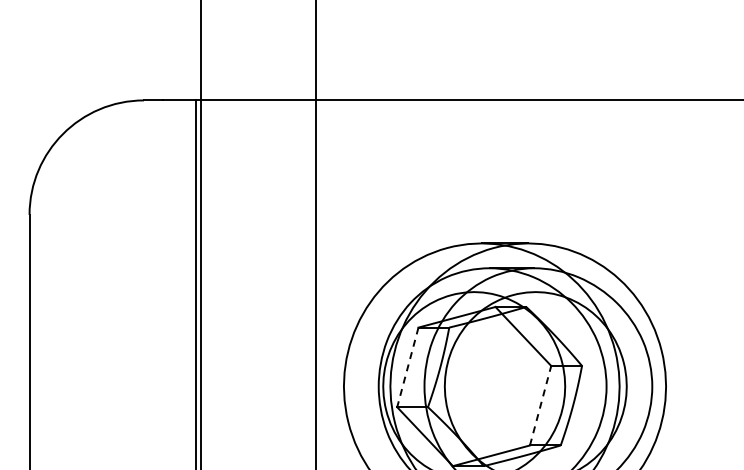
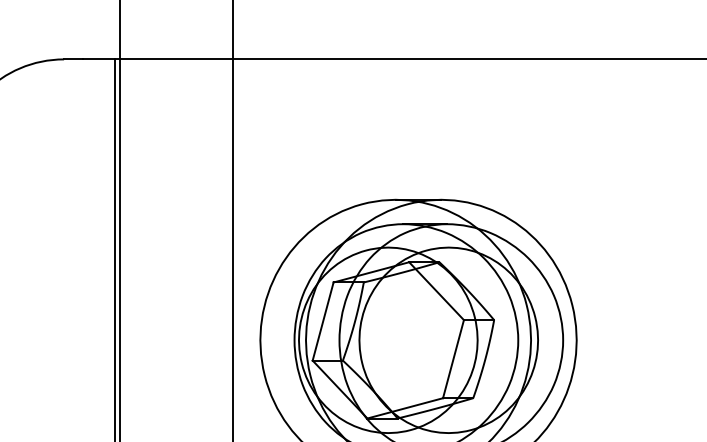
line: (407, 367) -> (322, 321), dashed -> solid
line: (540, 405) -> (453, 358), dashed -> solid

